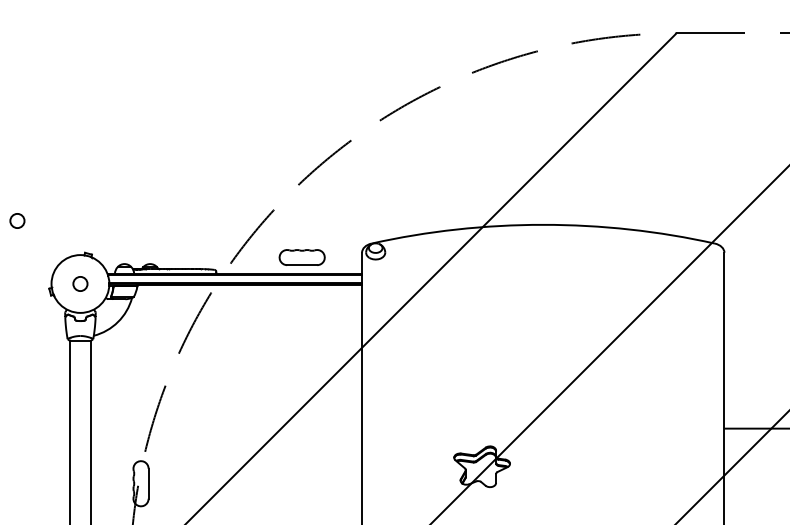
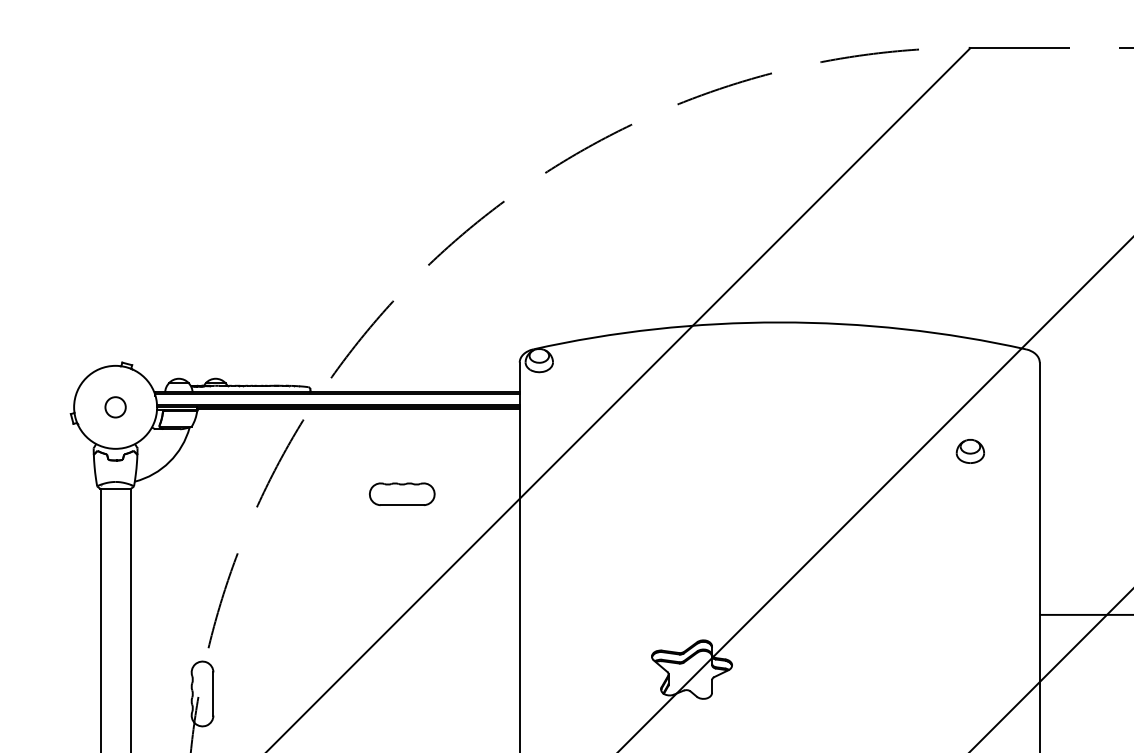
circle: (17, 220) -> (25, 316), removed
part: (301, 257) -> (401, 494), moved
part: (675, 314) -> (969, 451), added

